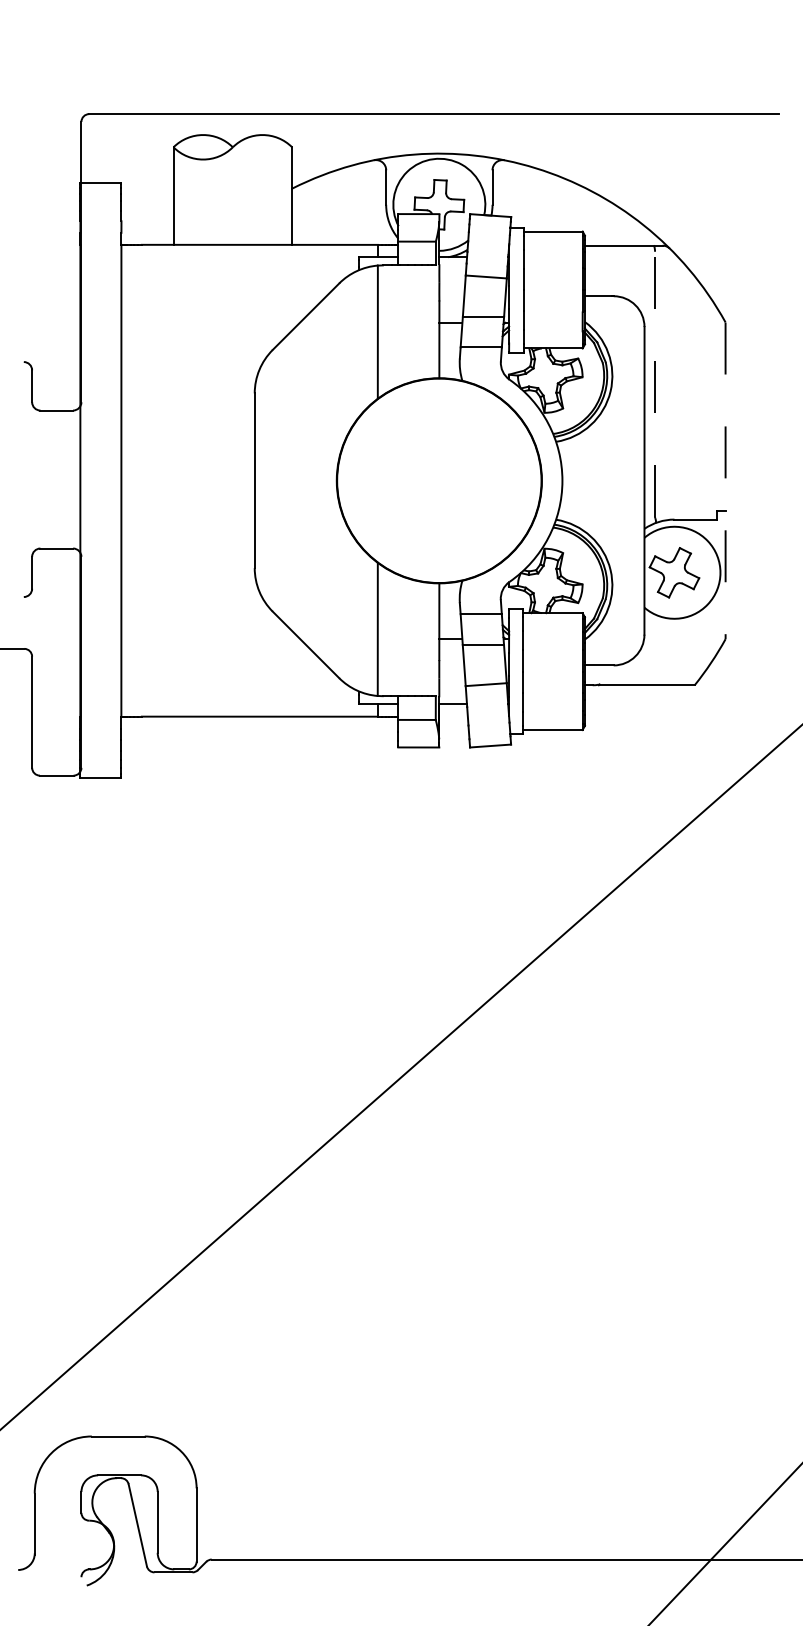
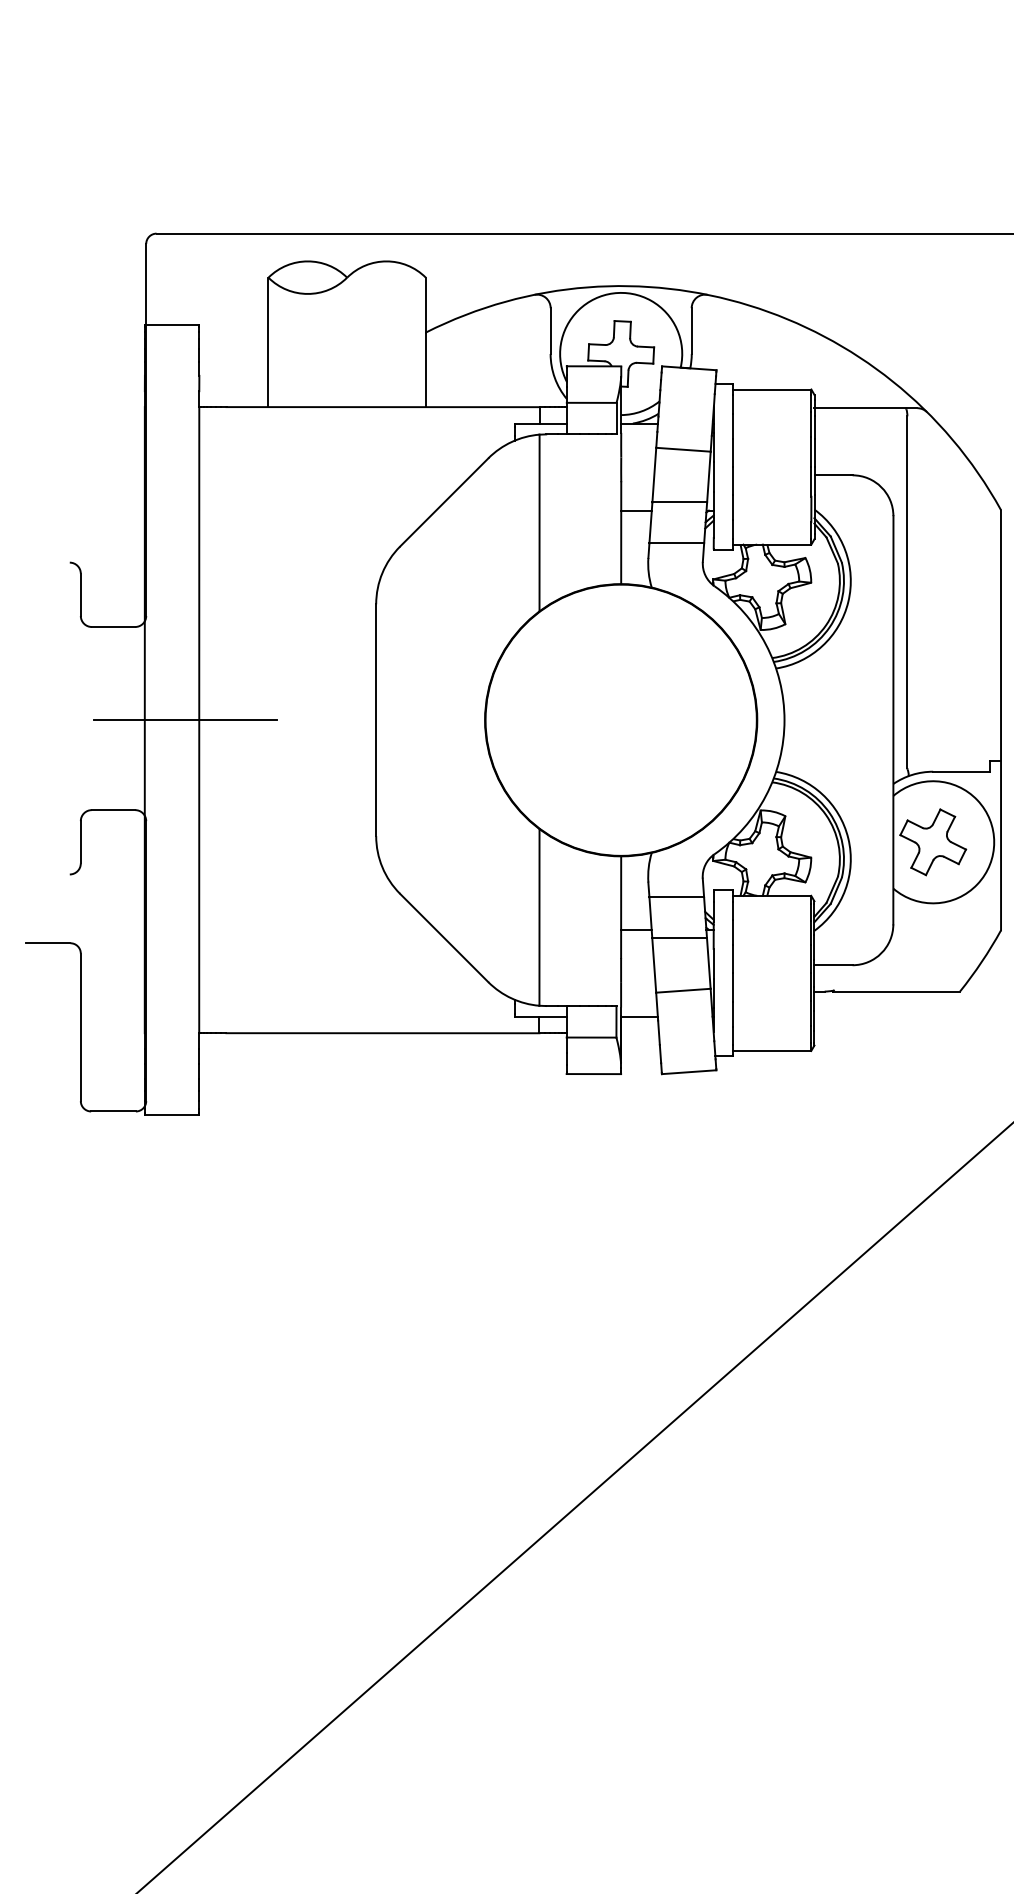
line: (655, 384) -> (908, 592), dashed -> solid
line: (110, 480) -> (184, 719), added
line: (725, 481) -> (1000, 721), dashed -> solid

